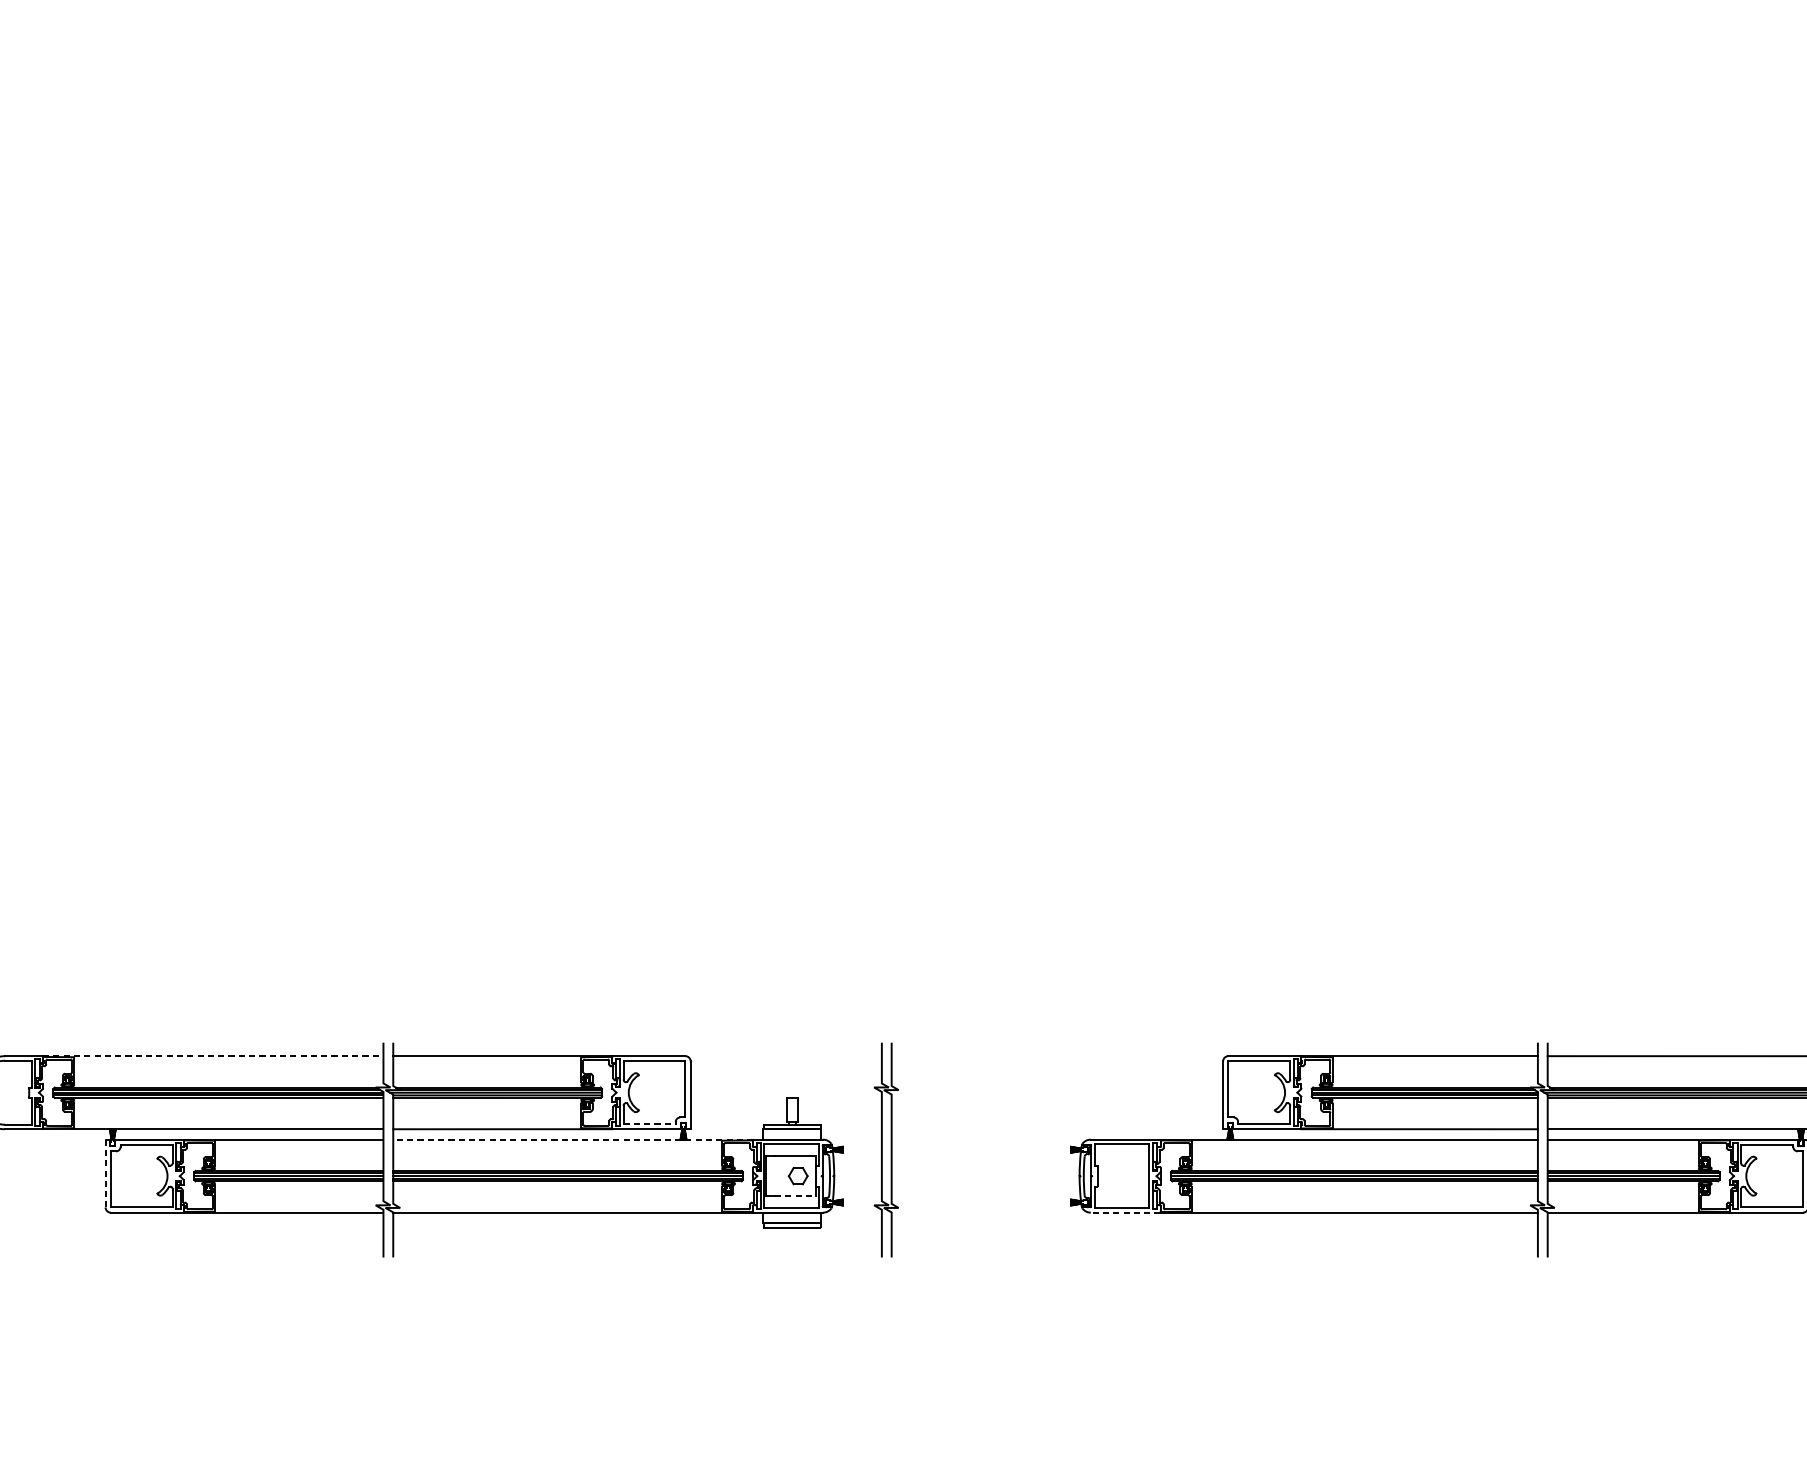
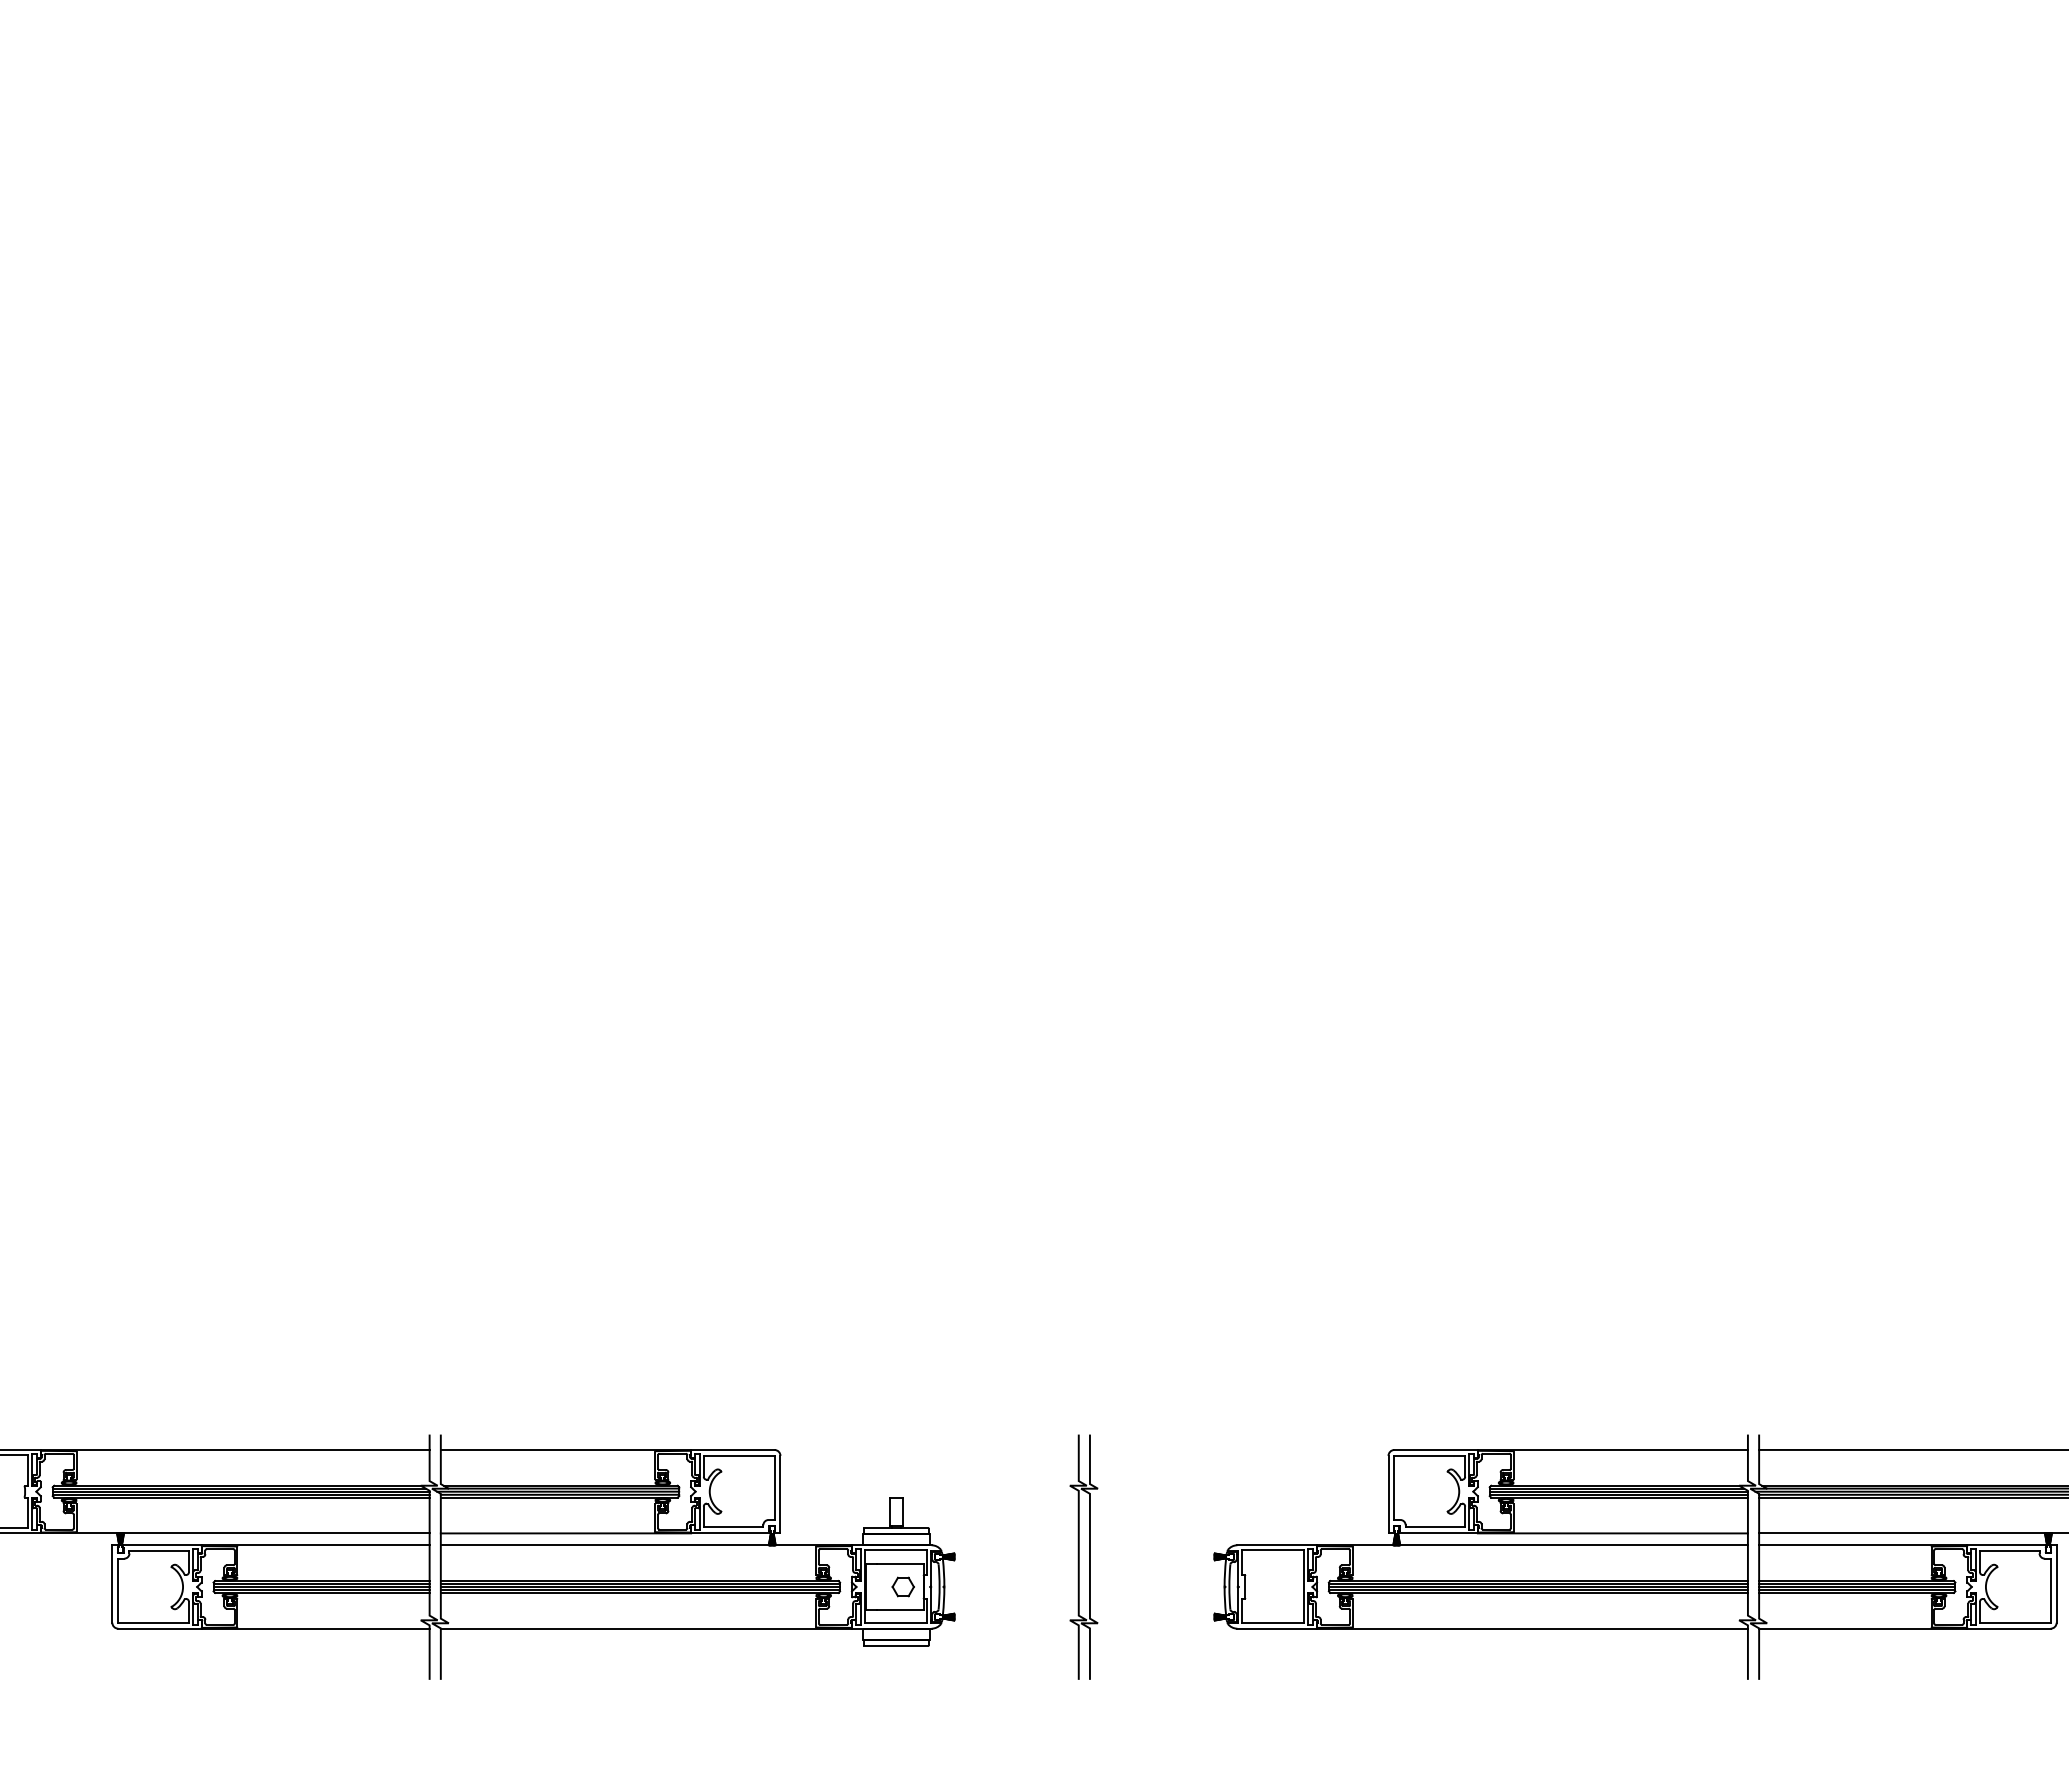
line: (213, 1056) -> (235, 1450), dashed -> solid
line: (649, 1124) -> (733, 1527), dashed -> solid
line: (573, 1139) -> (646, 1545), dashed -> solid
part: (885, 1149) -> (1083, 1556), moved
line: (105, 1173) -> (112, 1584), dashed -> solid
line: (795, 1196) -> (900, 1610), dashed -> solid
line: (1125, 1212) -> (1277, 1628), dashed -> solid

